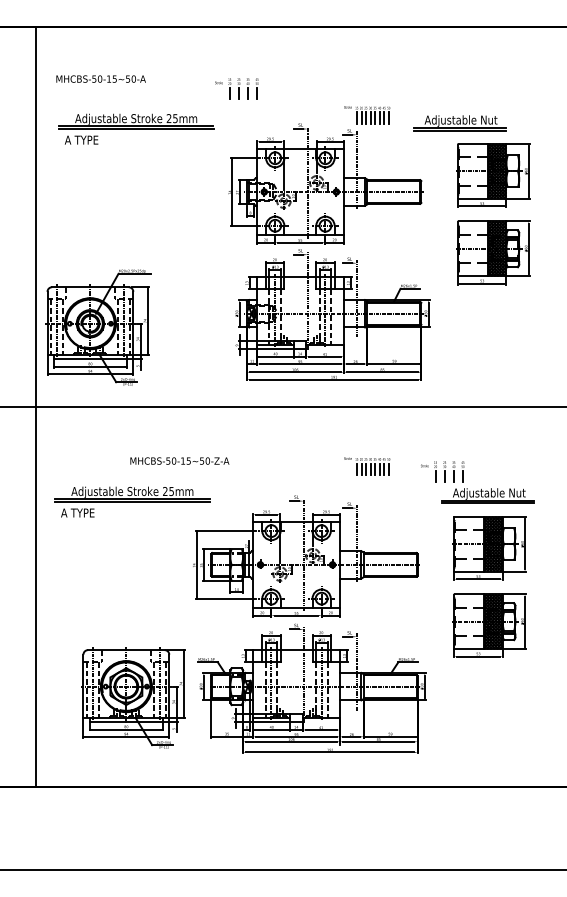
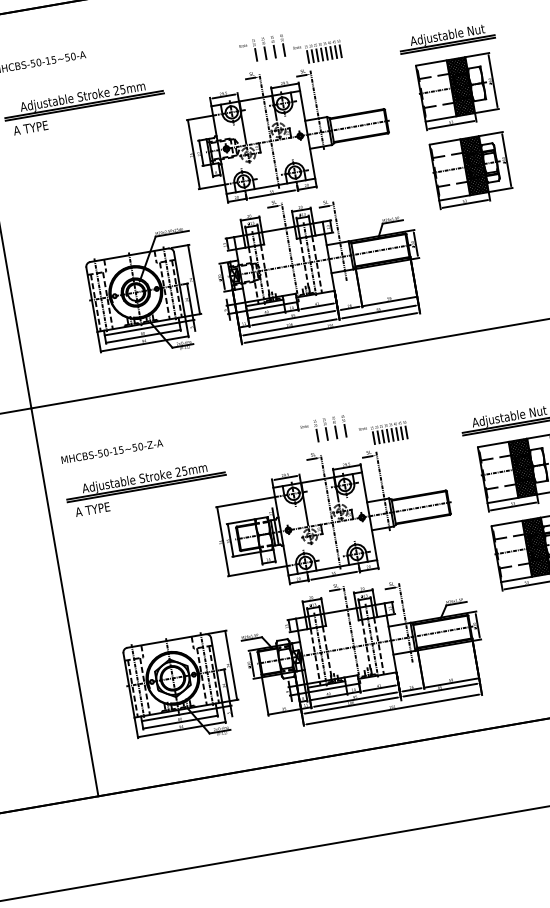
part: (236, 88) -> (262, 48), moved
part: (459, 123) -> (446, 38), moved
part: (98, 327) -> (144, 294), moved
text: (179, 460) -> (111, 451), moved
part: (367, 466) -> (384, 433), moved
part: (442, 471) -> (323, 429), moved

